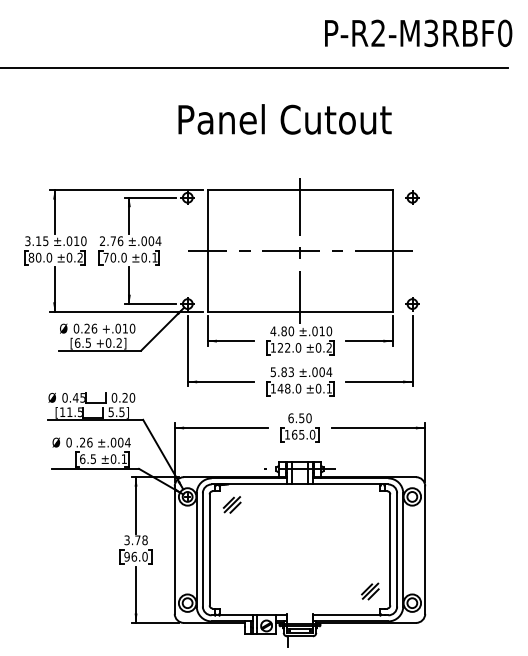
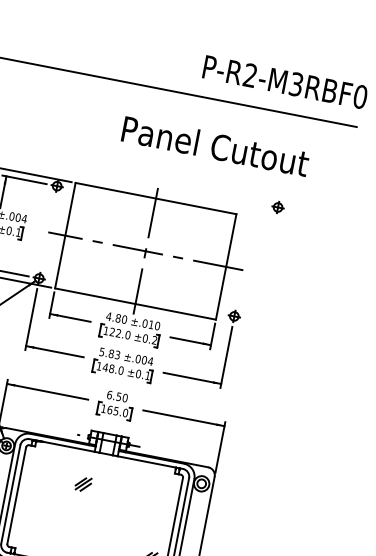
text: (284, 119) -> (215, 146), moved
part: (412, 197) -> (278, 207), moved
part: (231, 504) -> (82, 483), moved

